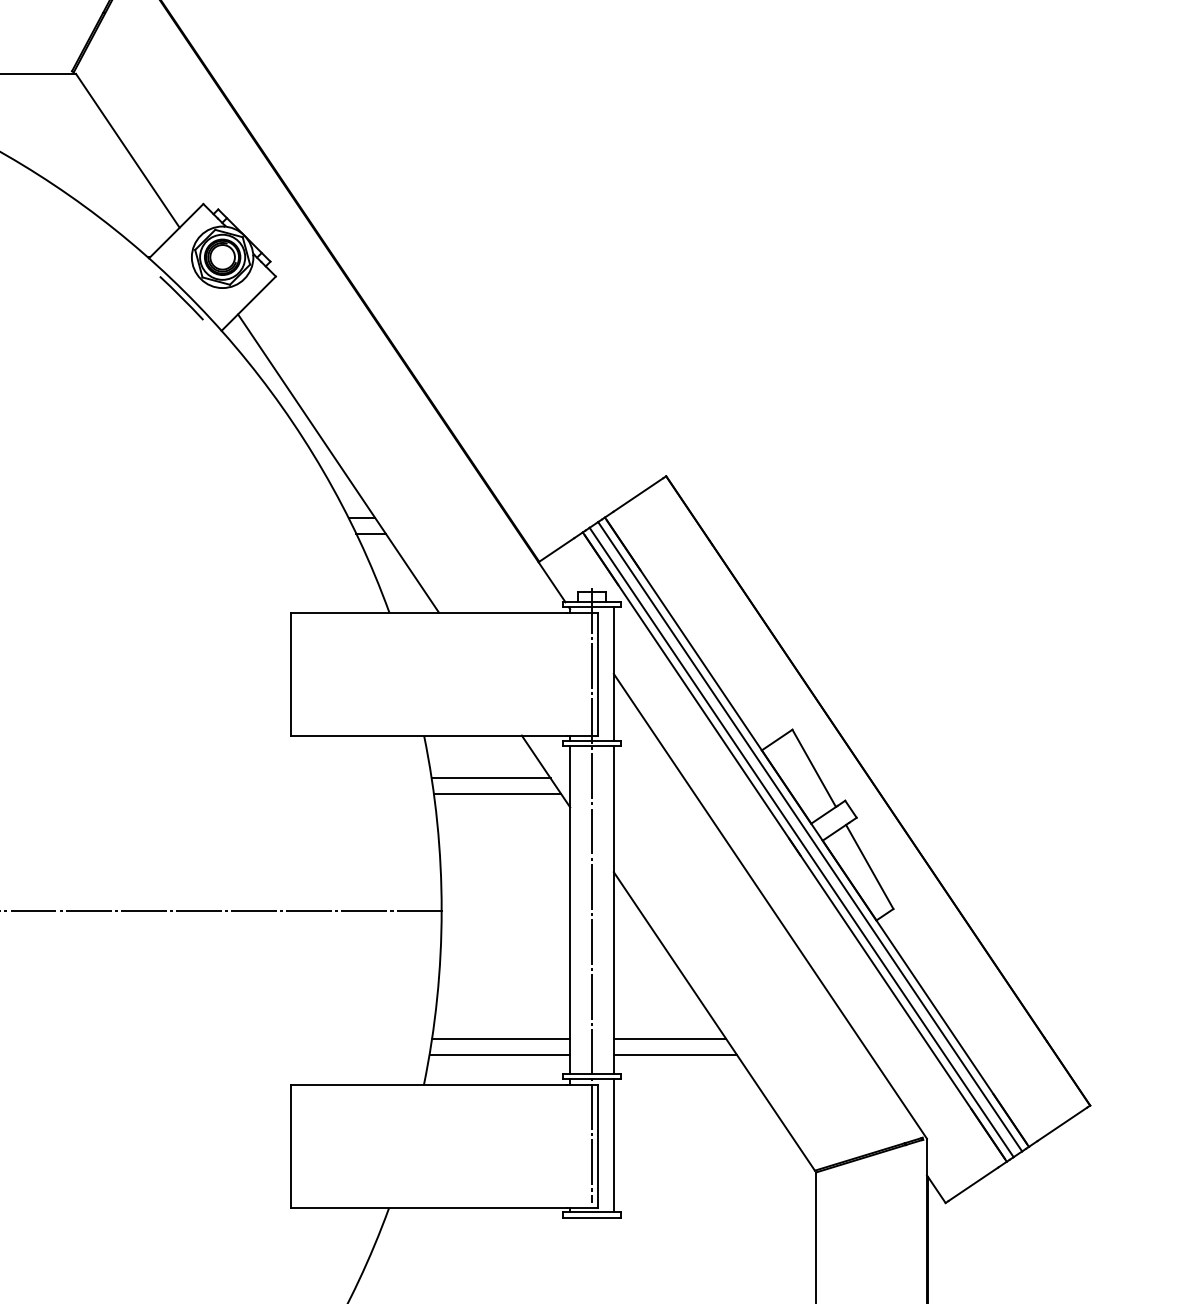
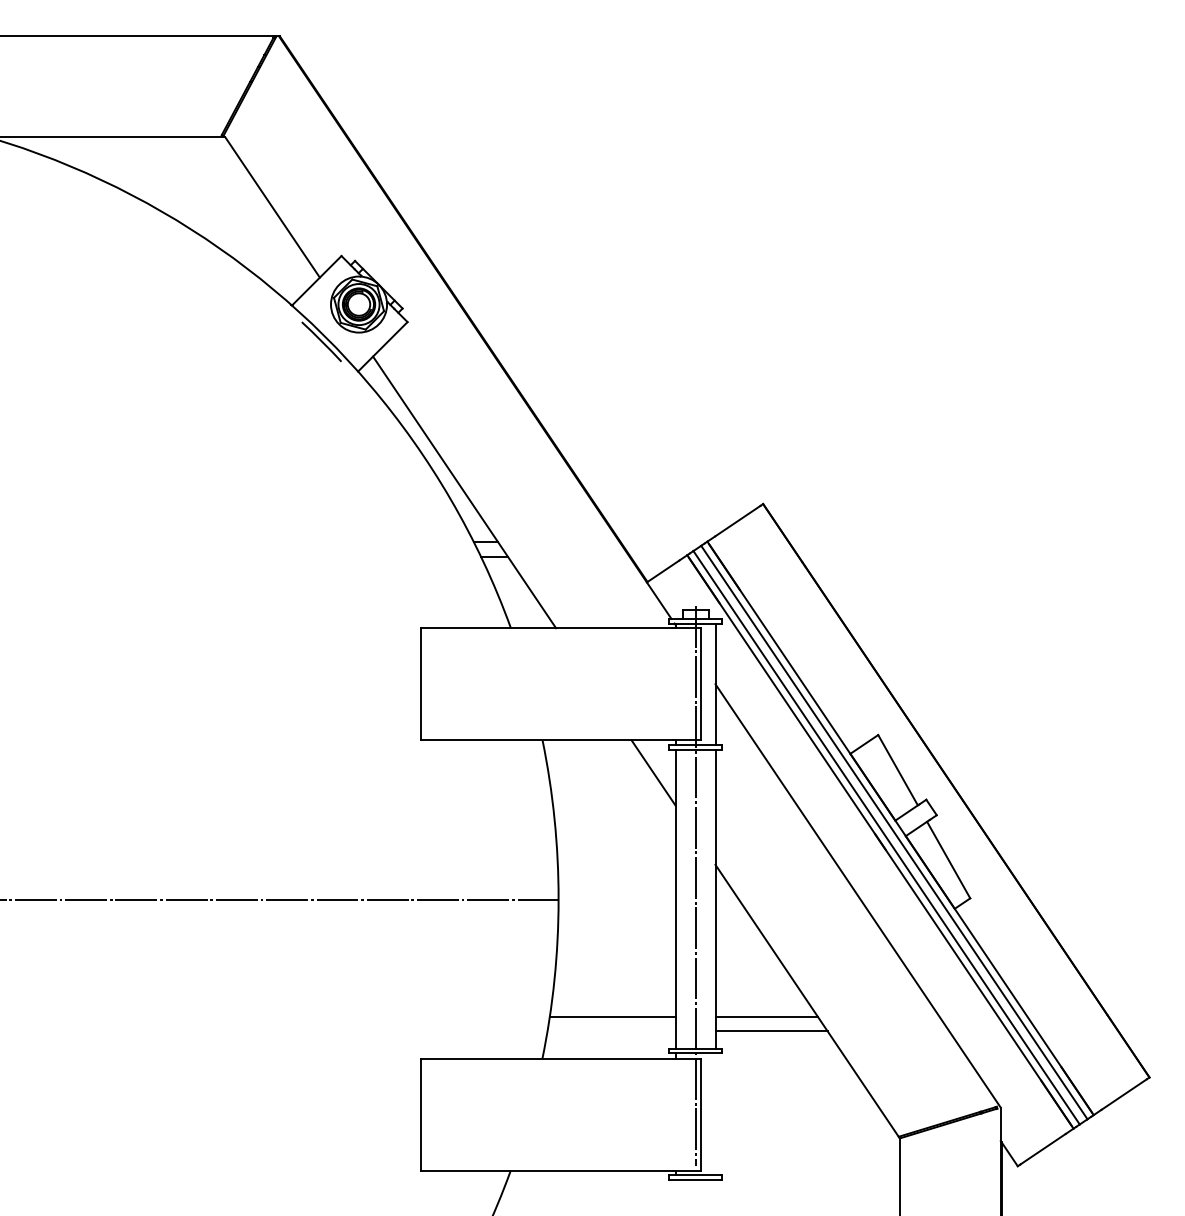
line: (490, 778) -> (603, 779), removed
line: (497, 793) -> (609, 793), removed
line: (499, 1055) -> (611, 1031), removed
line: (613, 1145) -> (715, 1113), removed

